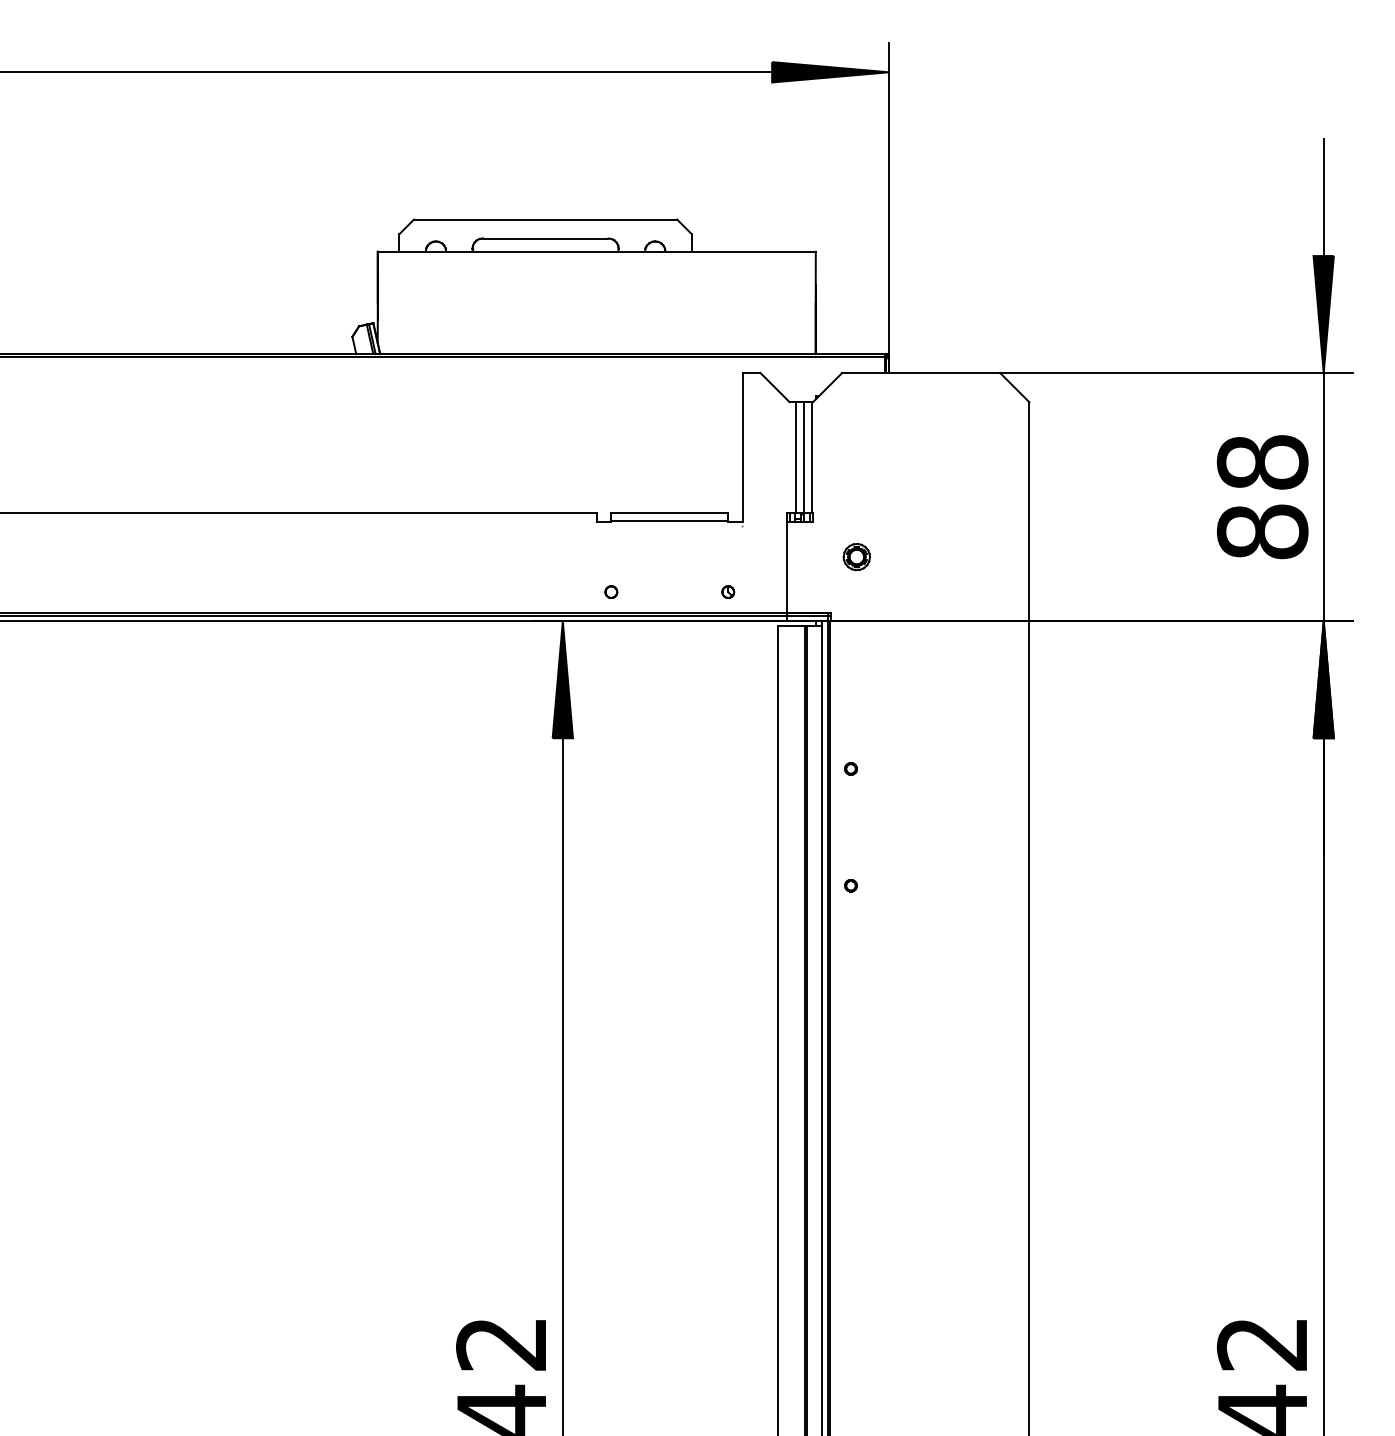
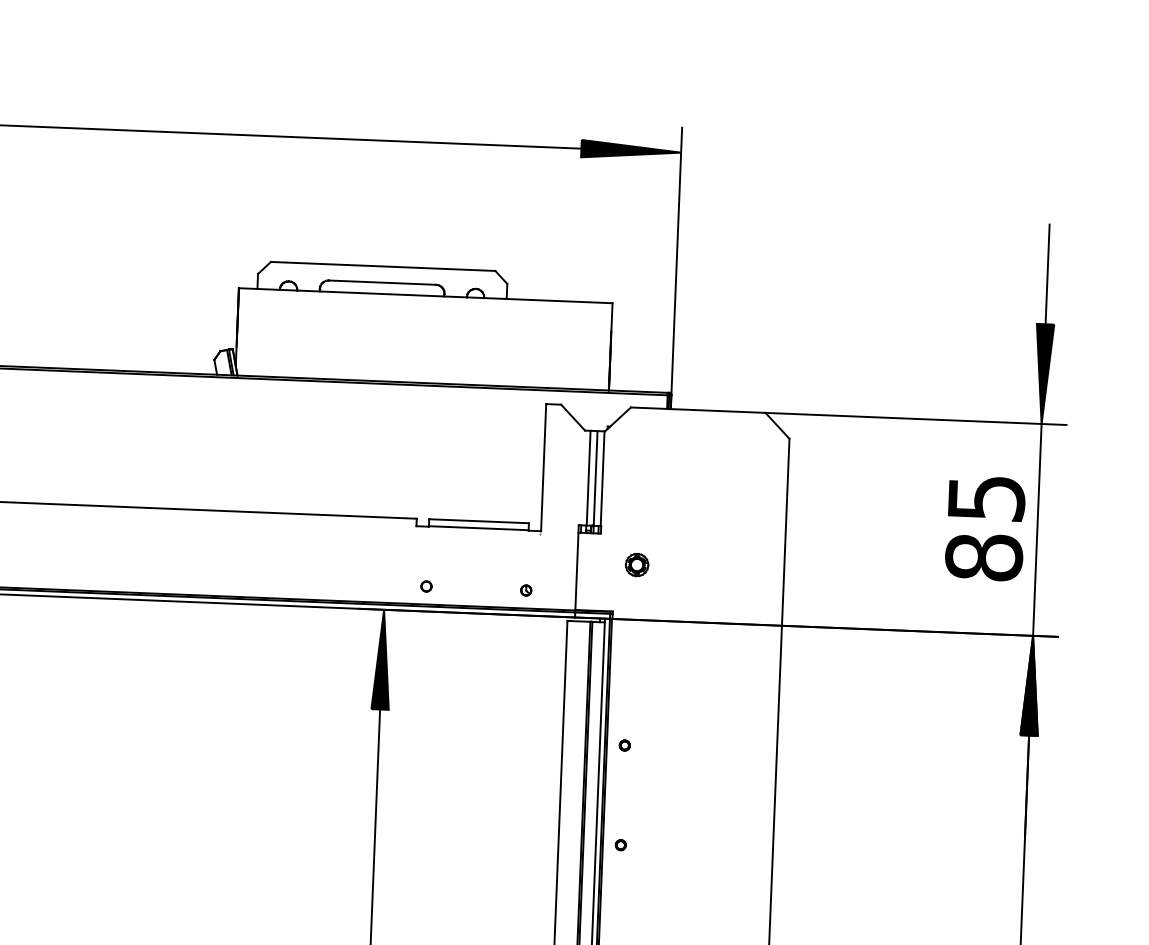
text: (1262, 462) -> (986, 498), 88 -> 85

